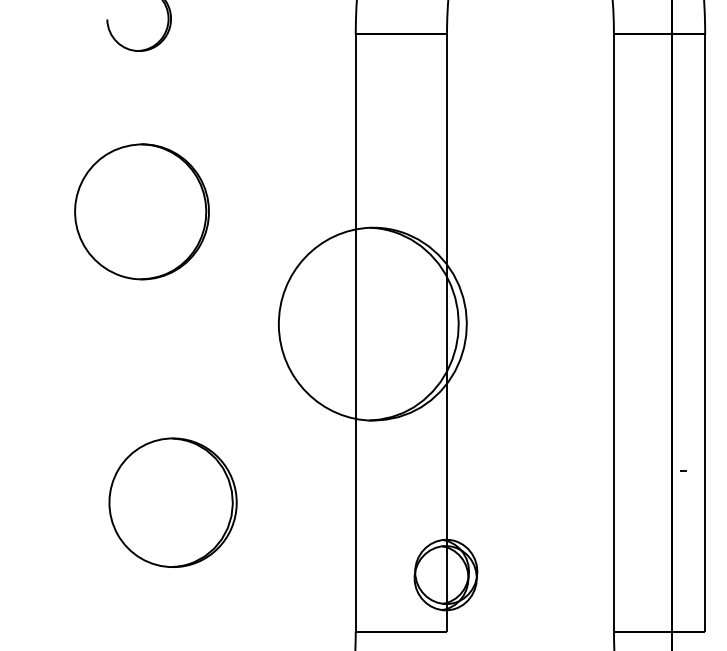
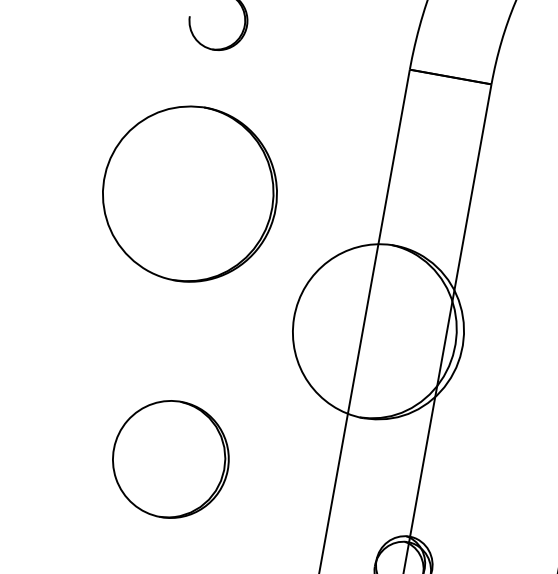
part: (141, 211) -> (189, 193), size x1.43

